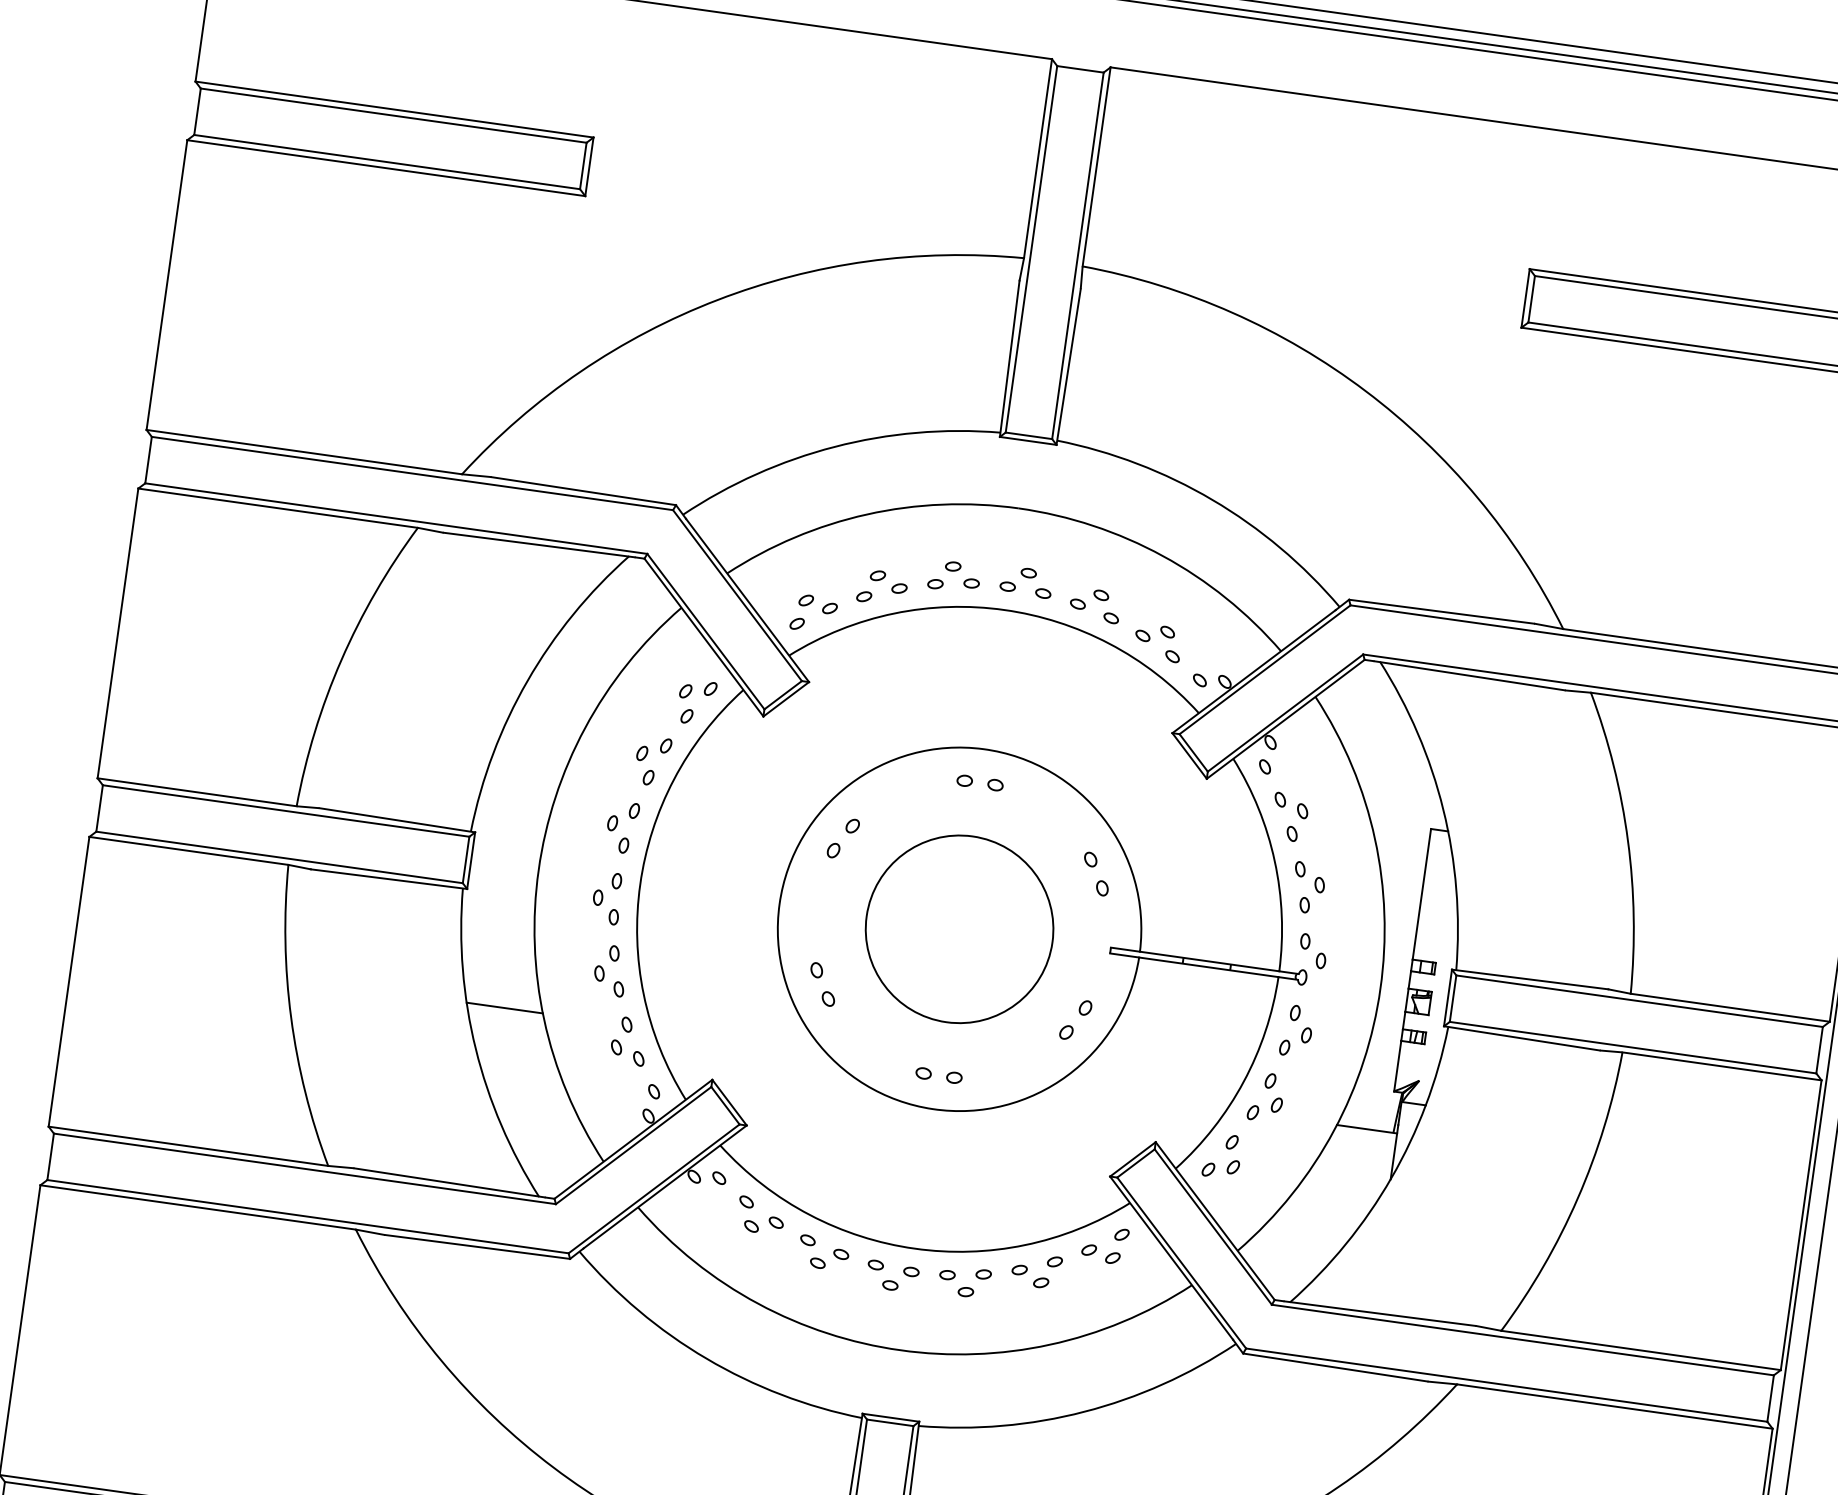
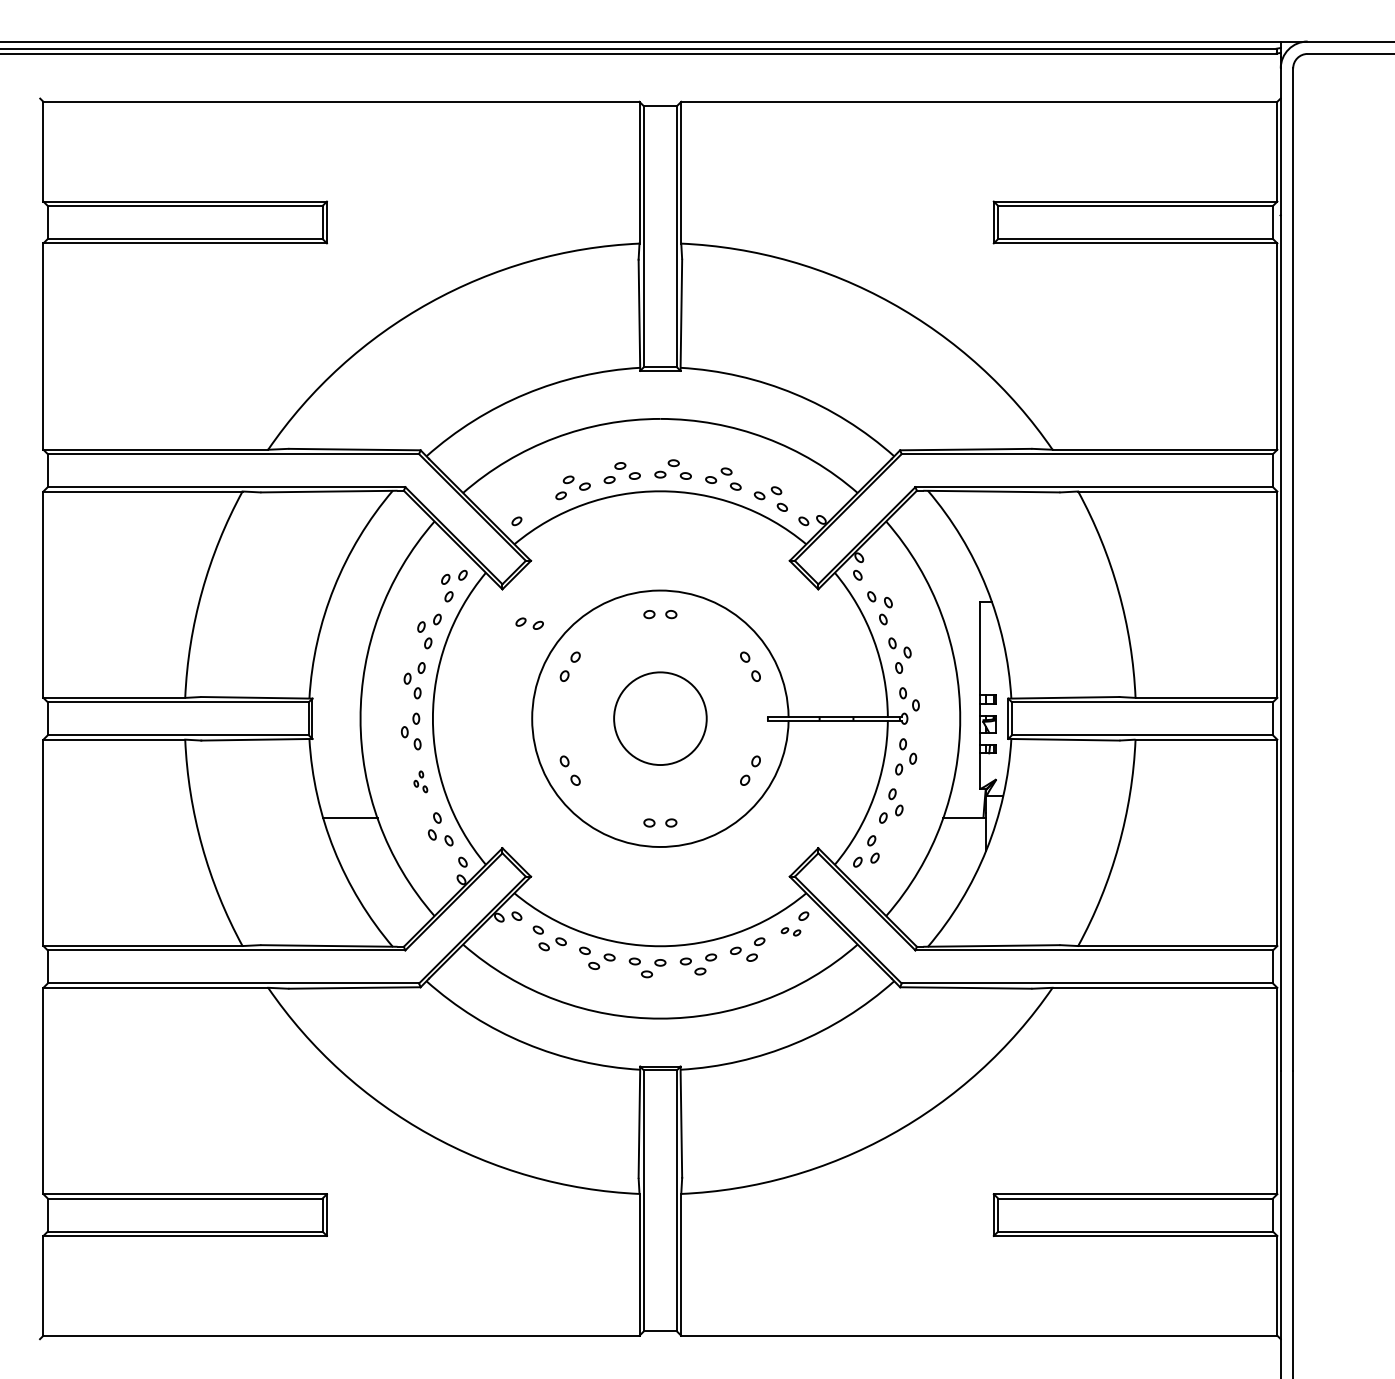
part: (817, 604) -> (529, 623), moved
circle: (959, 928) -> (660, 718), size x0.7
part: (610, 970) -> (420, 781), size x0.6
part: (1100, 1253) -> (790, 931), size x0.7

